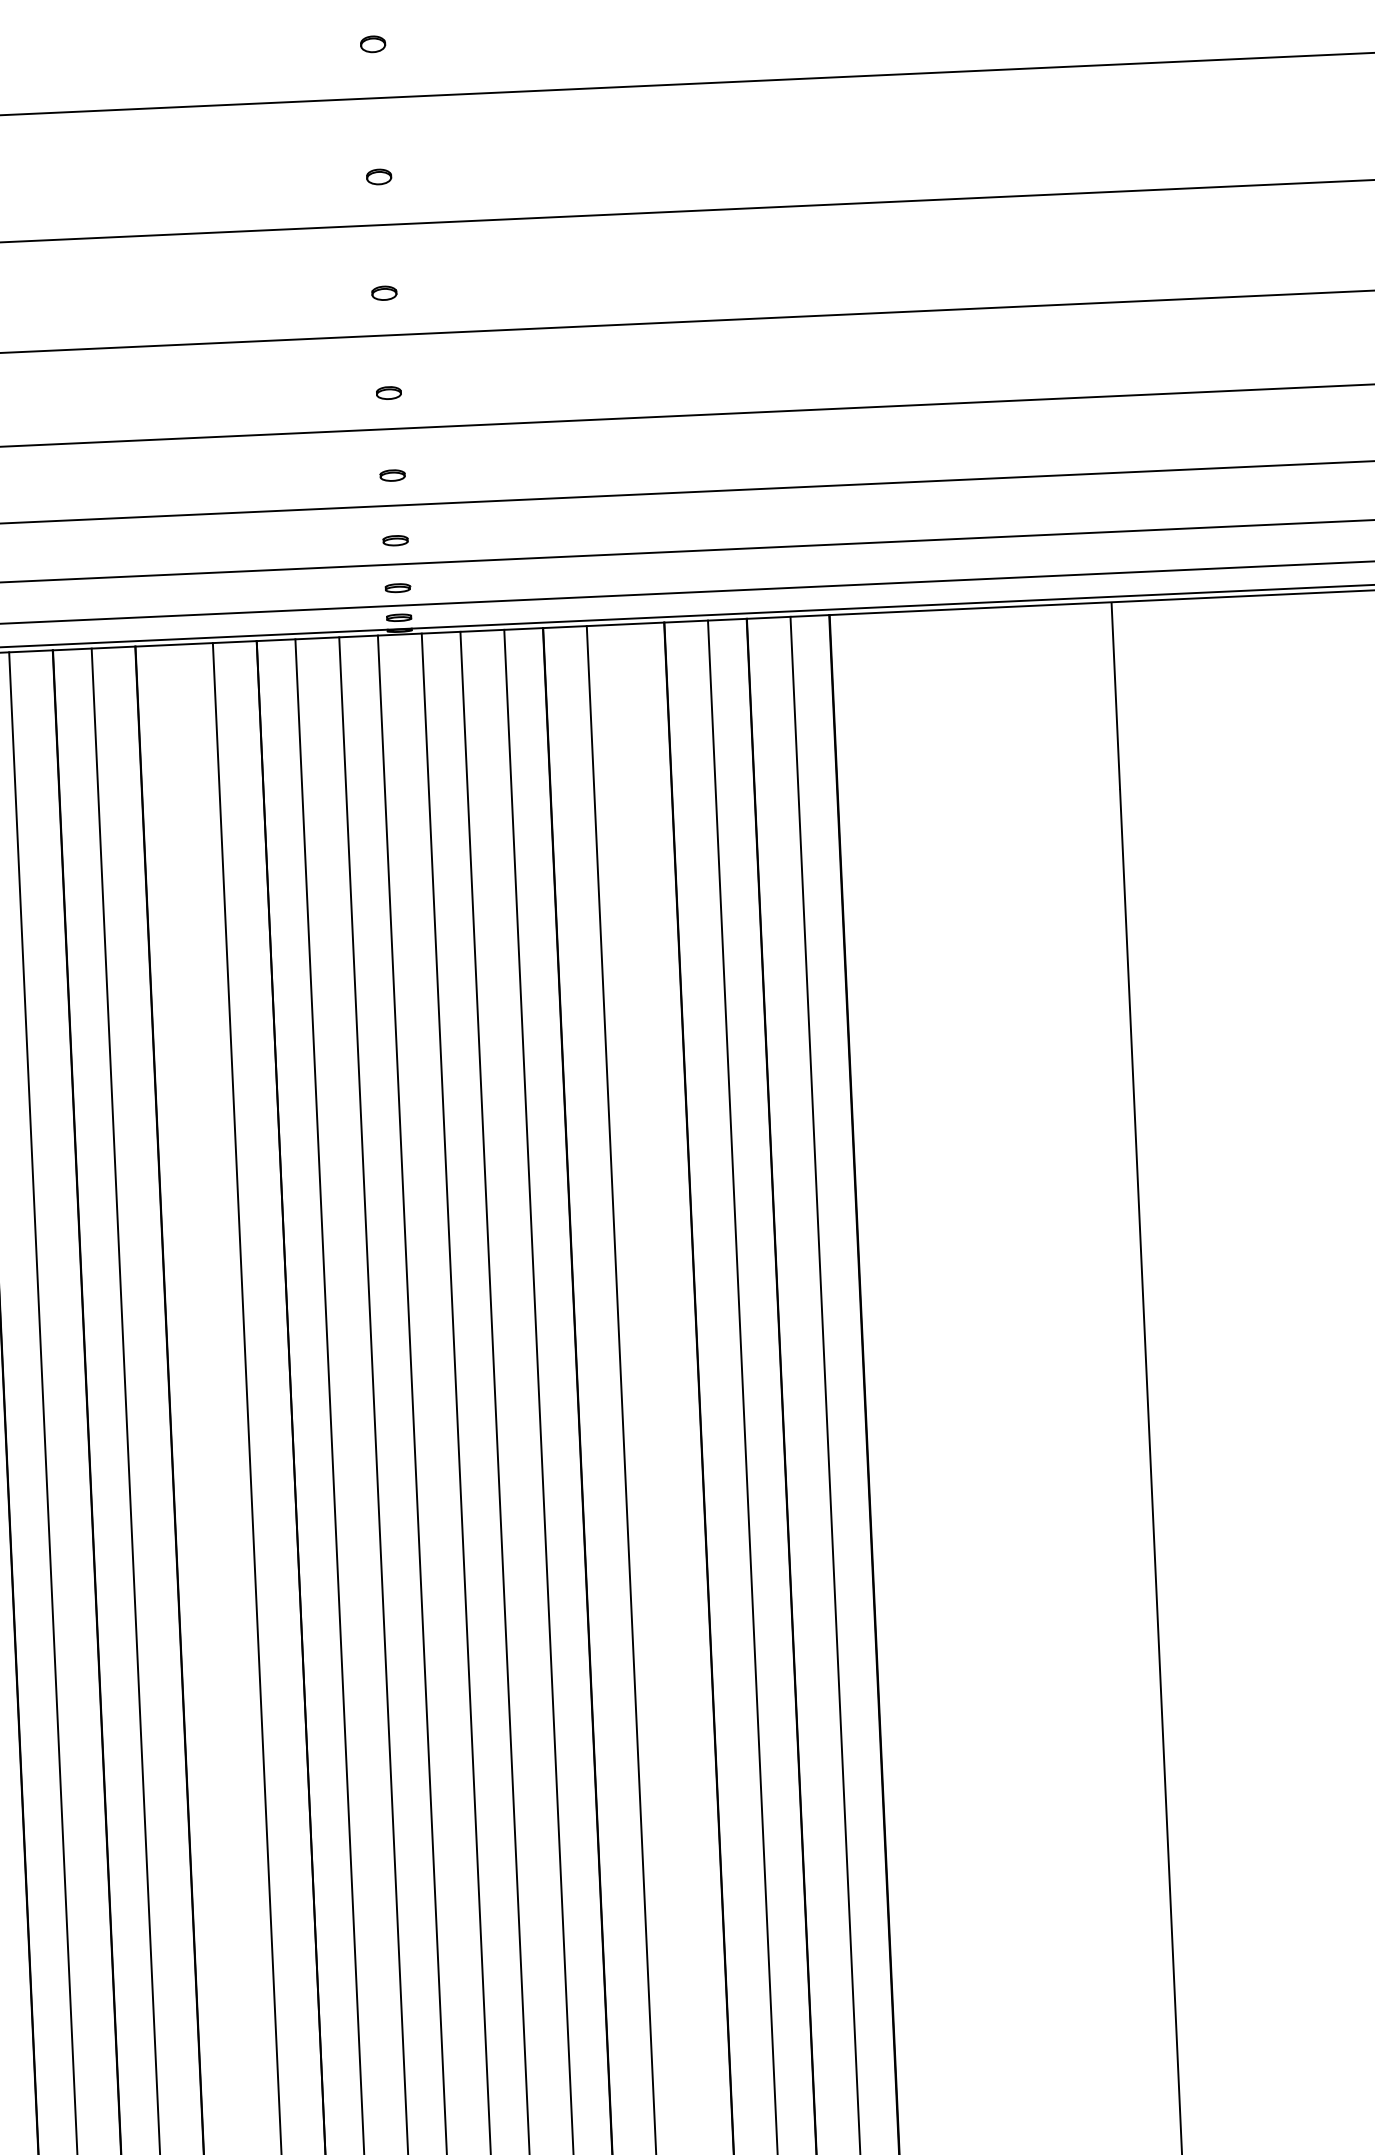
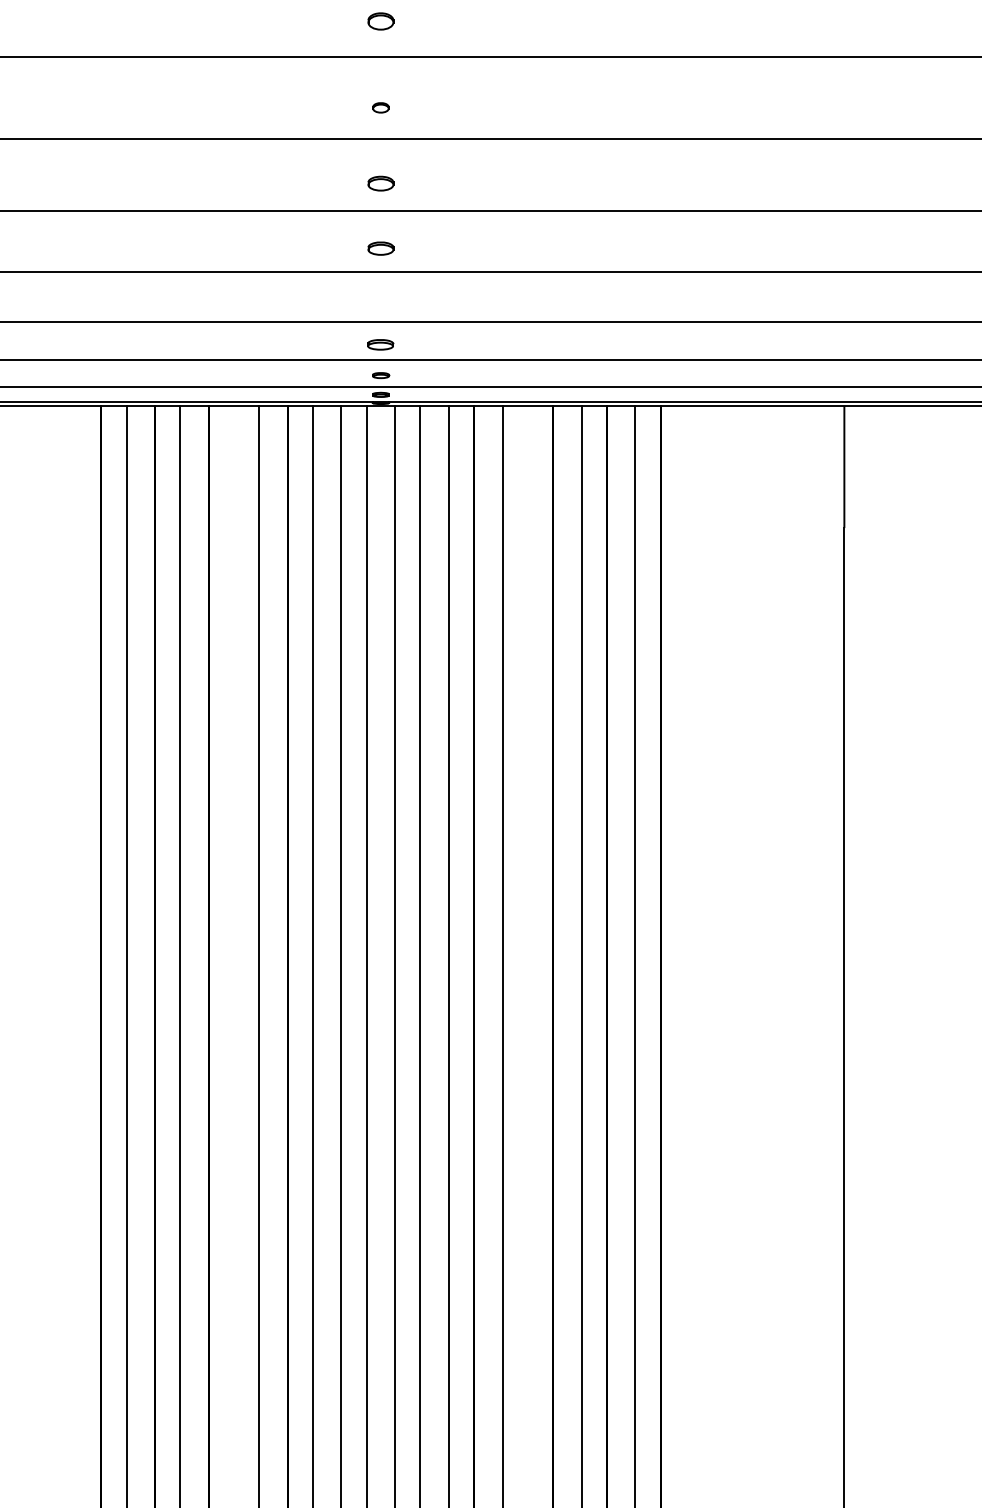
part: (372, 44) -> (380, 21), size x1.6
part: (383, 293) -> (380, 183), size x1.6
part: (388, 392) -> (380, 248), size x1.6
part: (391, 475) -> (380, 302), removed
part: (396, 540) -> (381, 344), size x1.6

